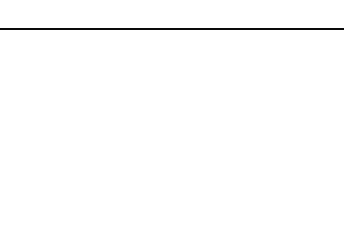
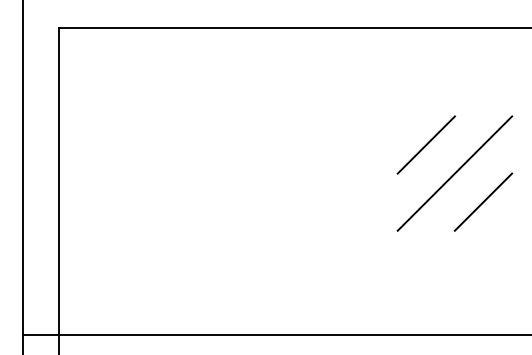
line: (236, 128) -> (425, 144), added
line: (261, 153) -> (454, 173), added
line: (285, 177) -> (483, 201), added

